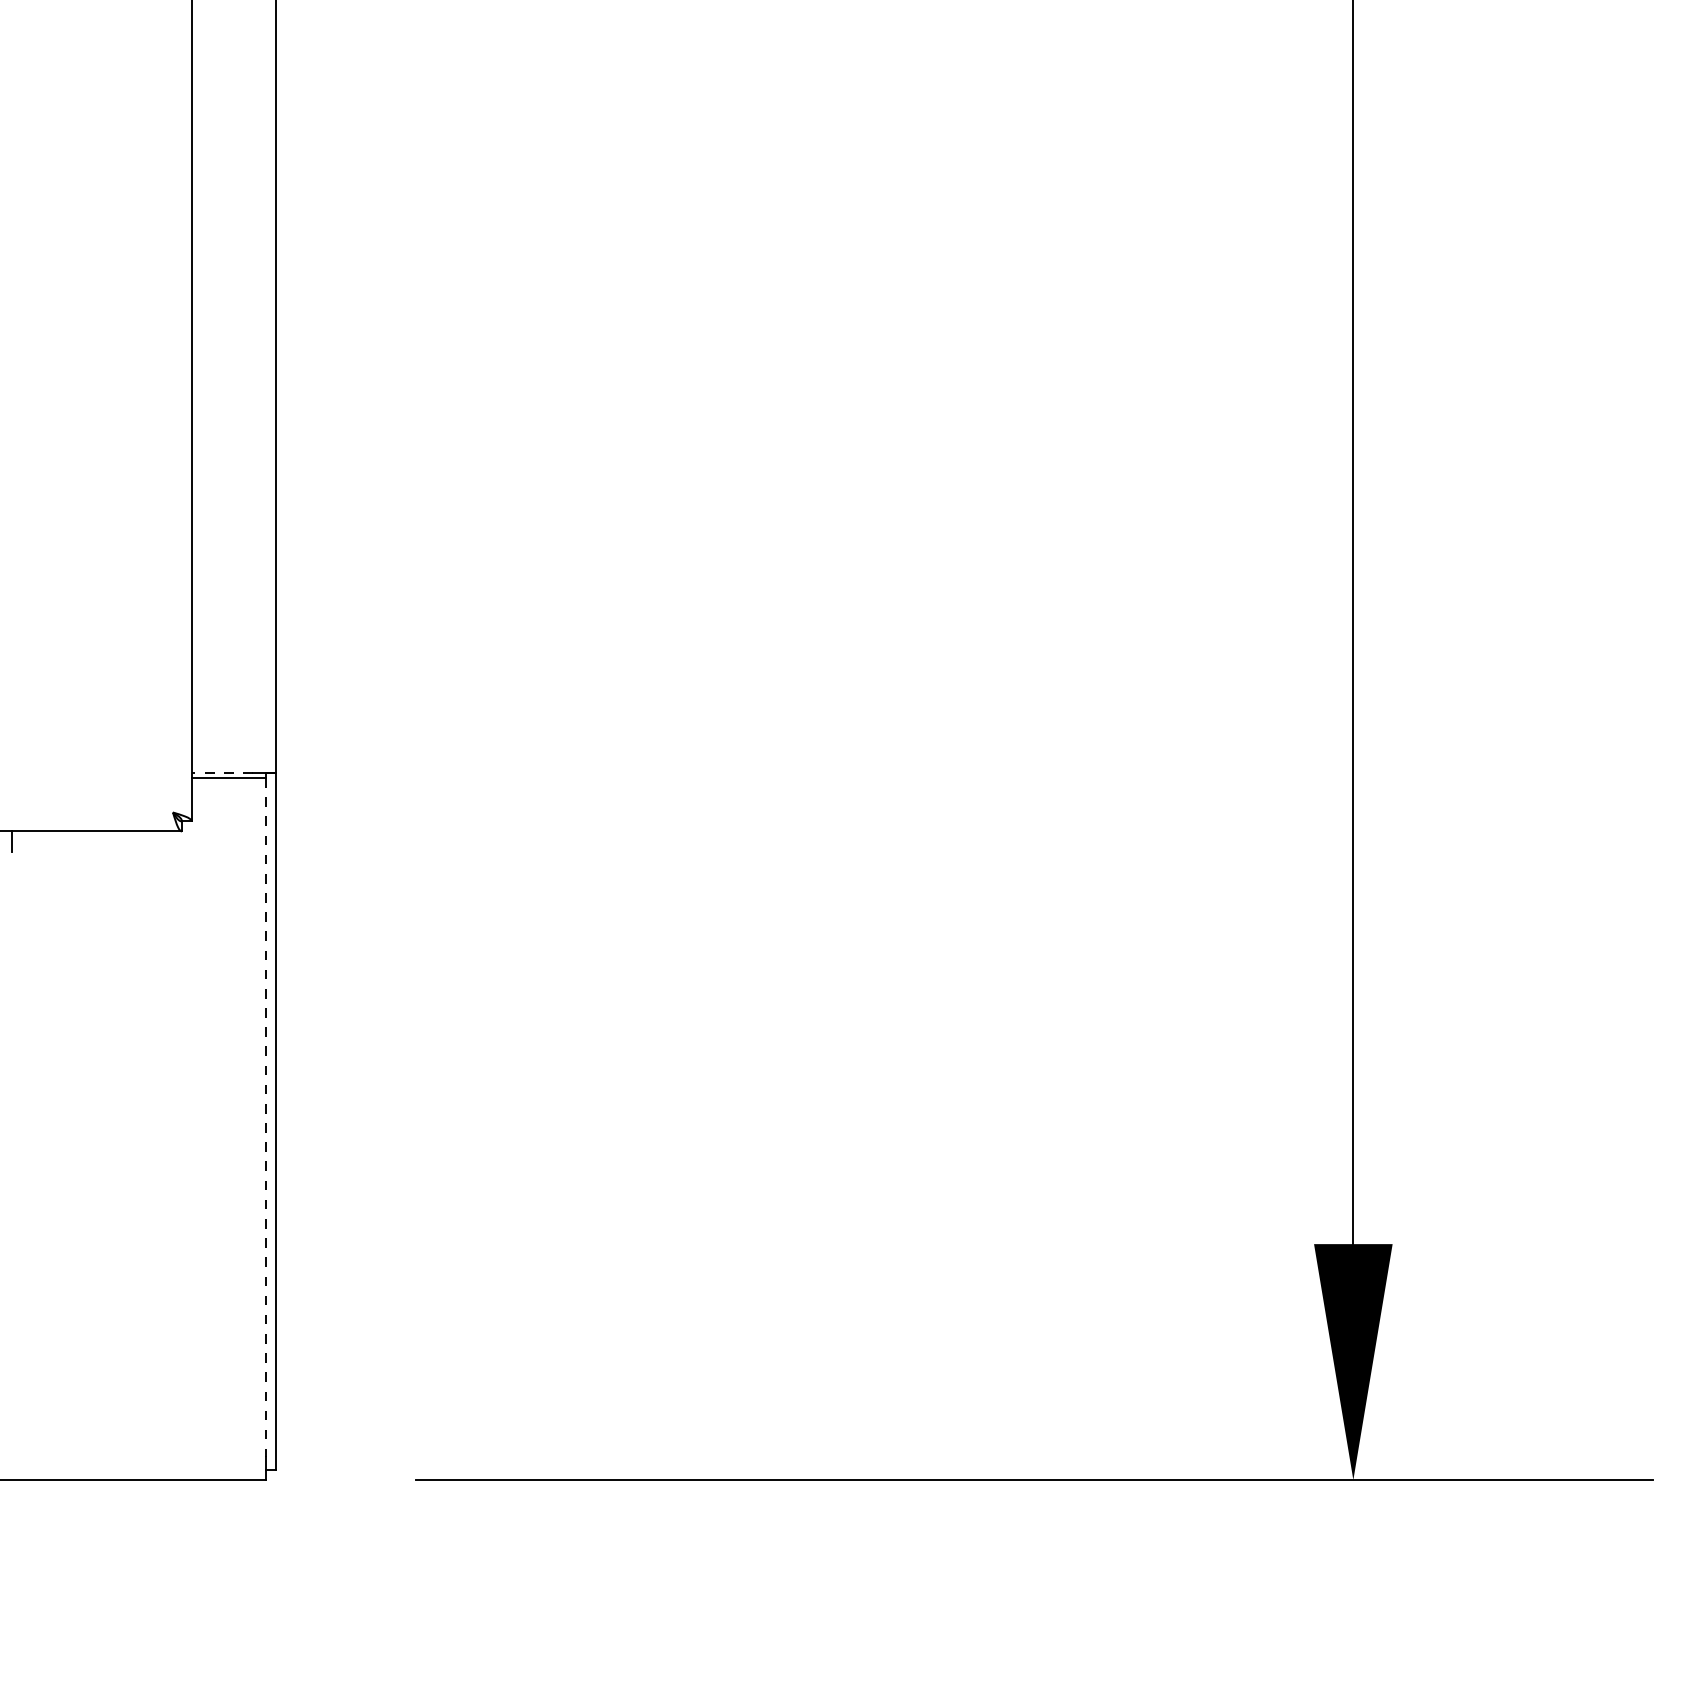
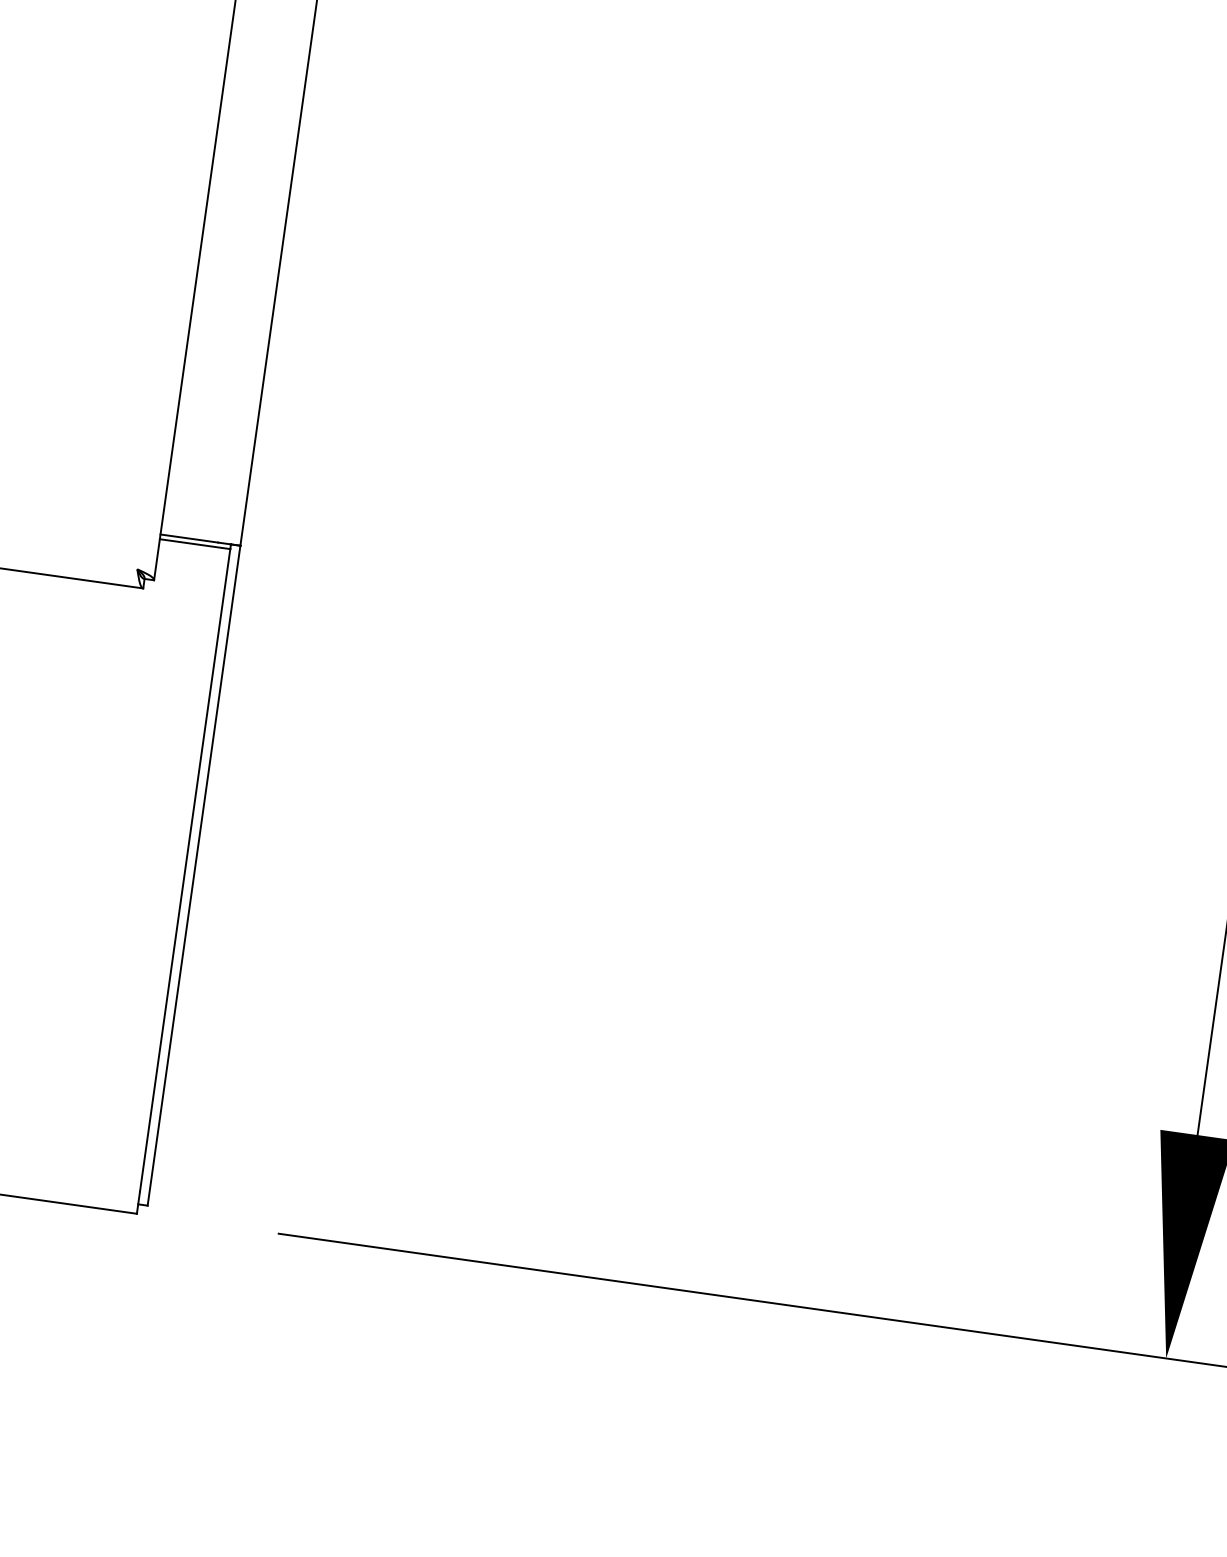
line: (221, 773) -> (188, 538), dashed -> solid
line: (266, 1117) -> (185, 870), dashed -> solid

